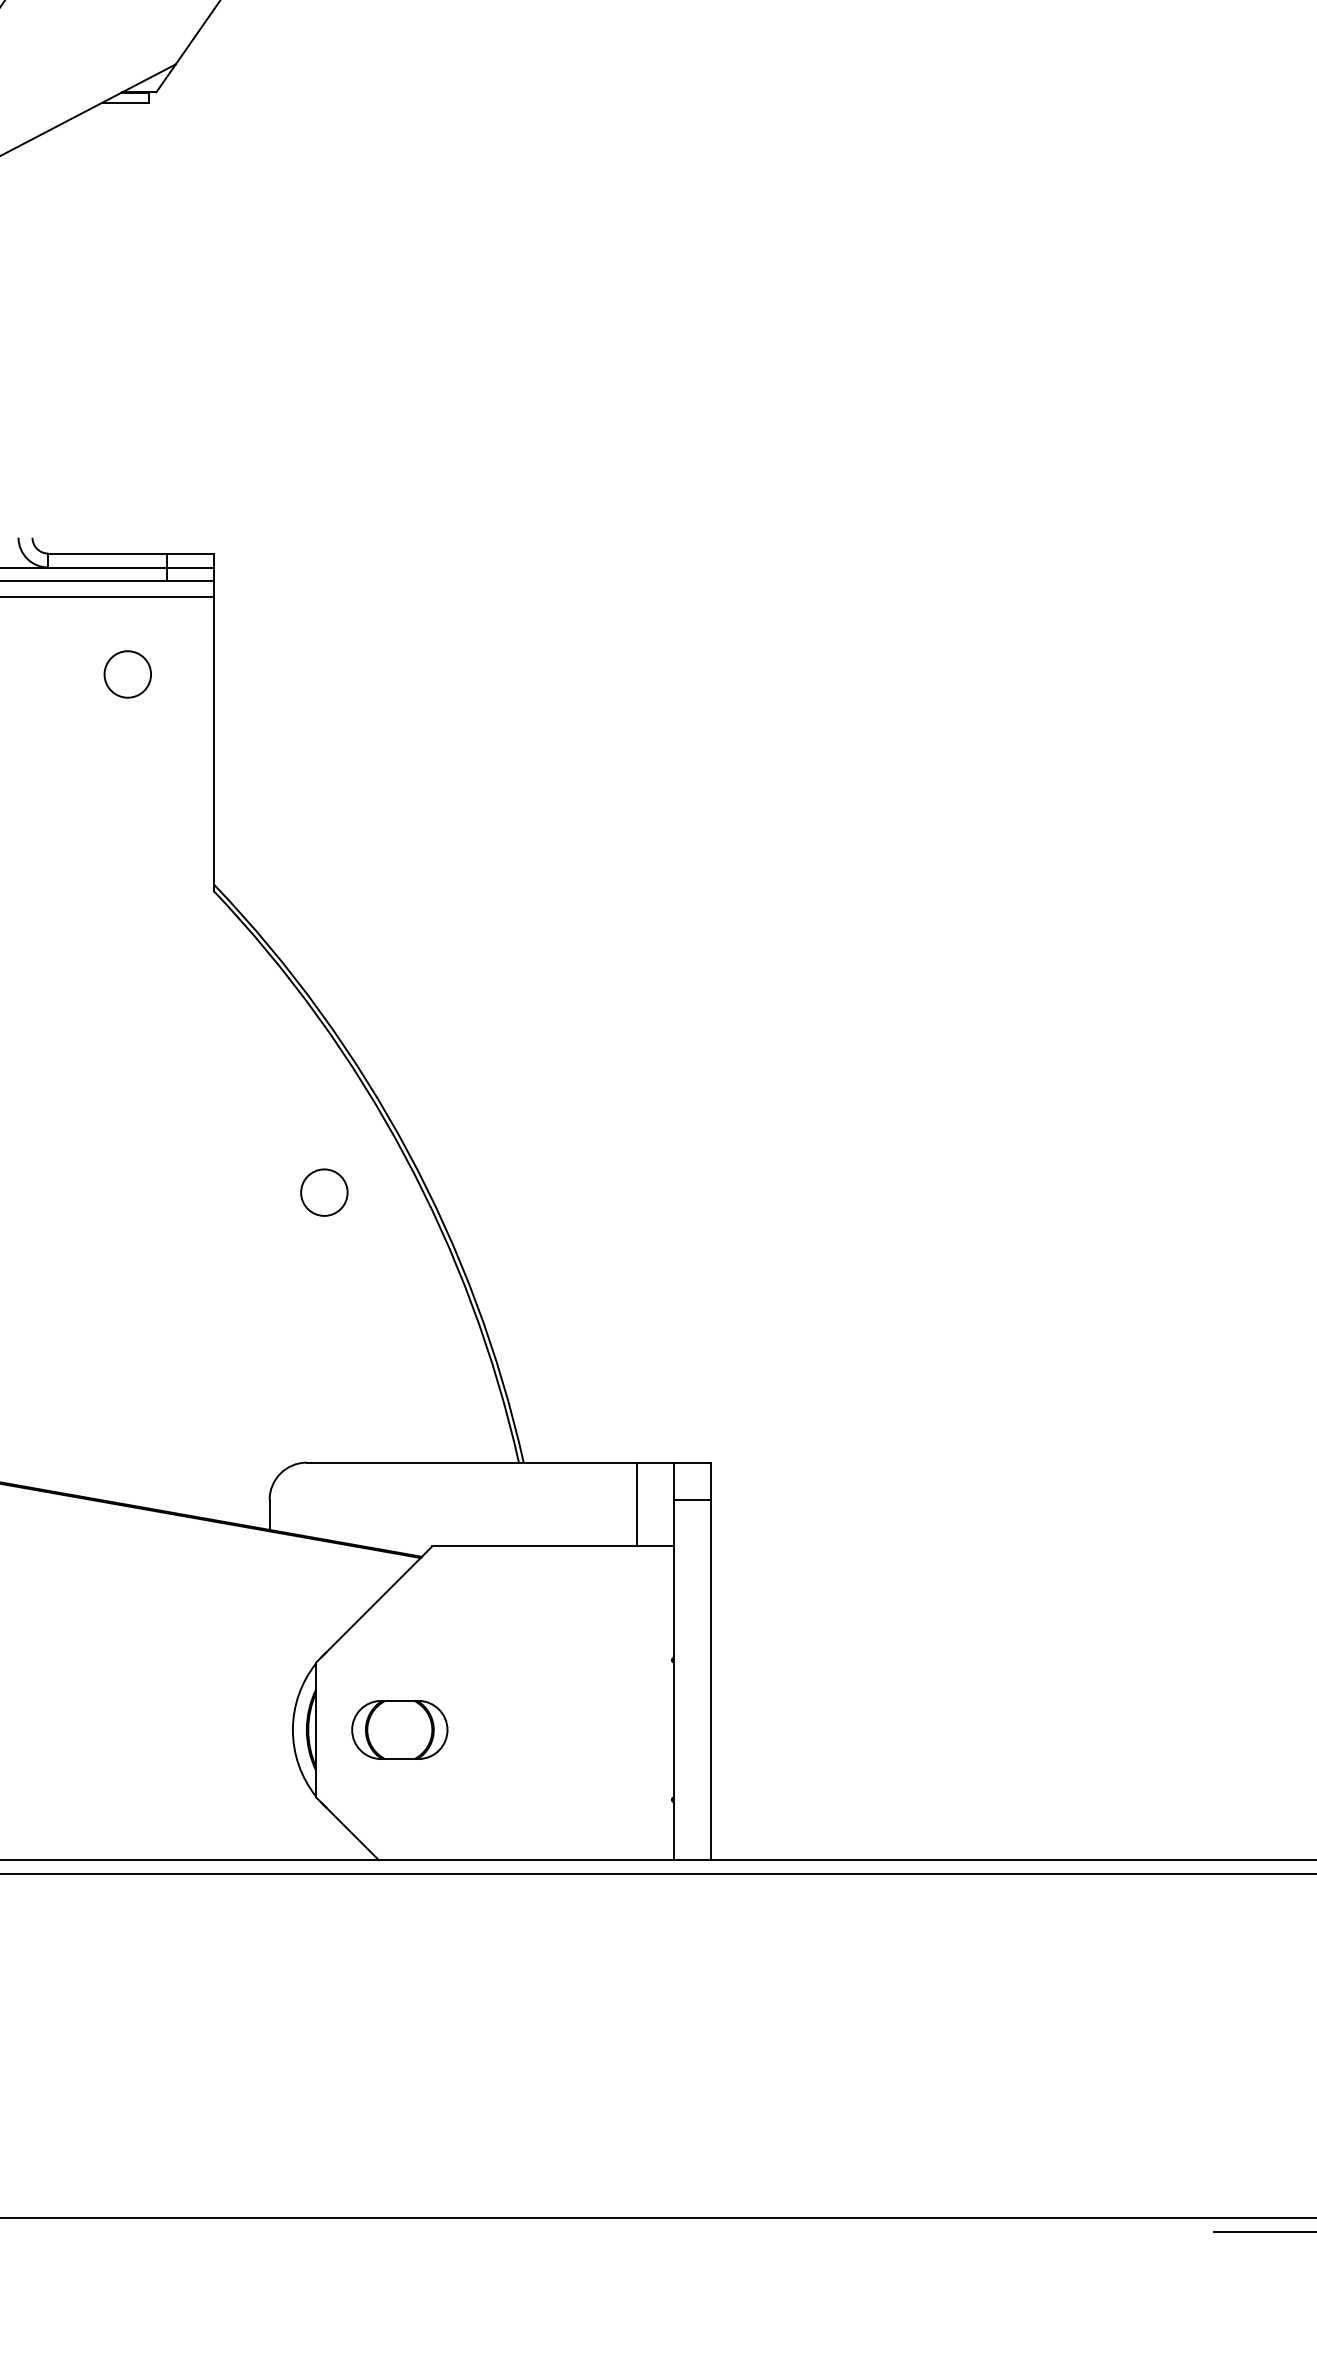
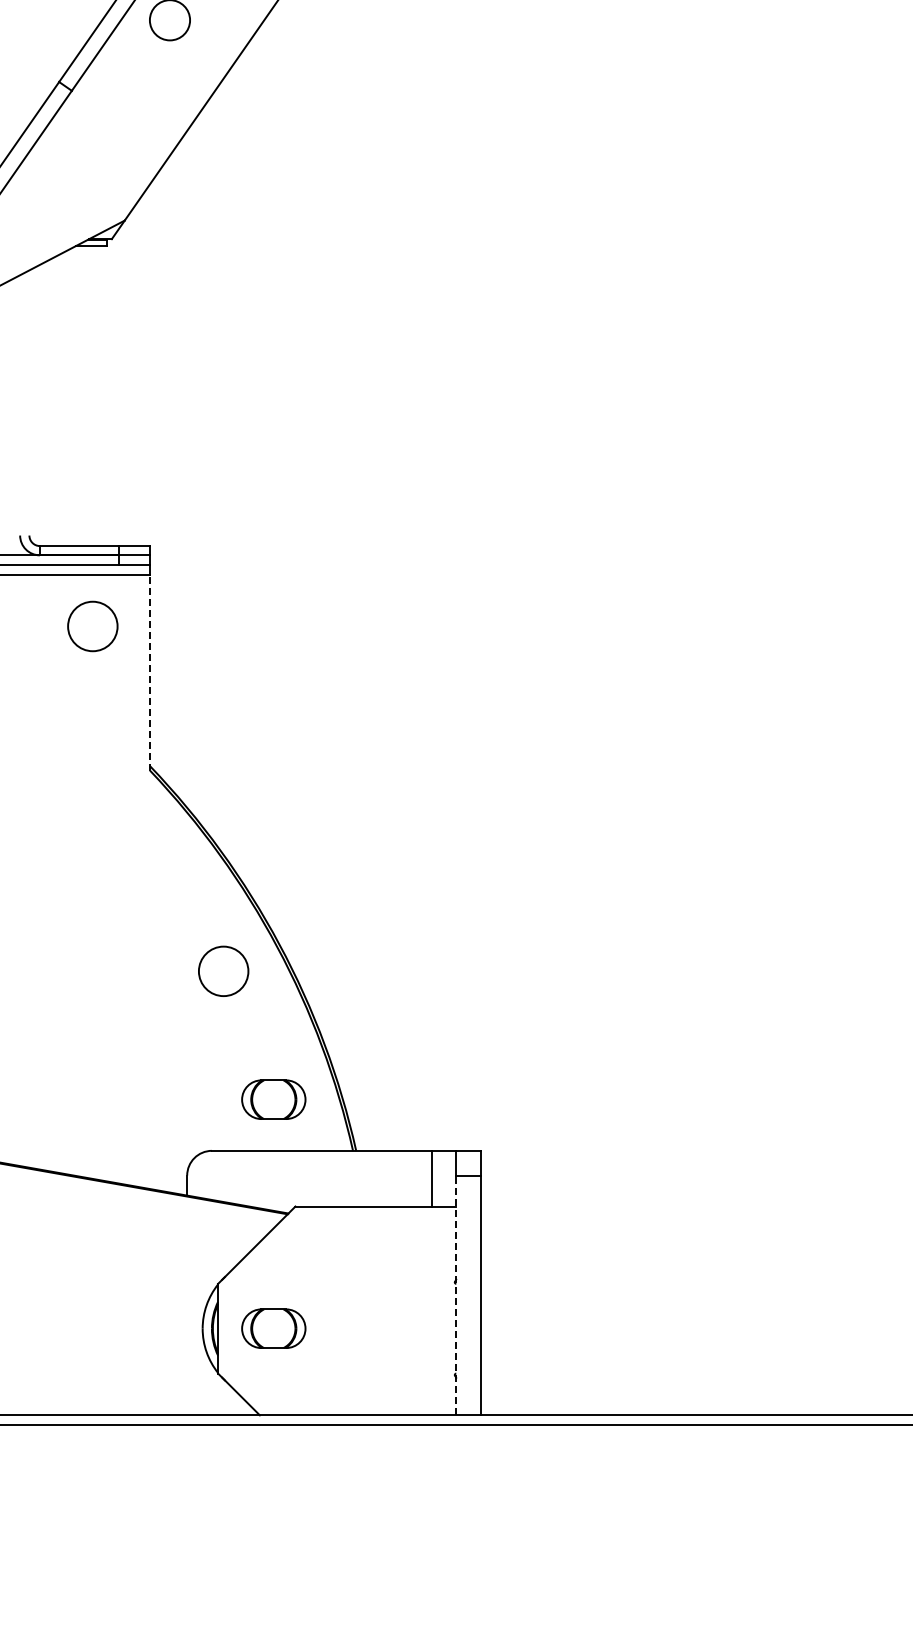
circle: (127, 674) -> (92, 626), size x1.6
line: (214, 743) -> (150, 672), solid -> dashed
circle: (324, 1191) -> (223, 970), size x1.6
part: (399, 1385) -> (273, 1099), added
line: (674, 1680) -> (456, 1295), solid -> dashed

